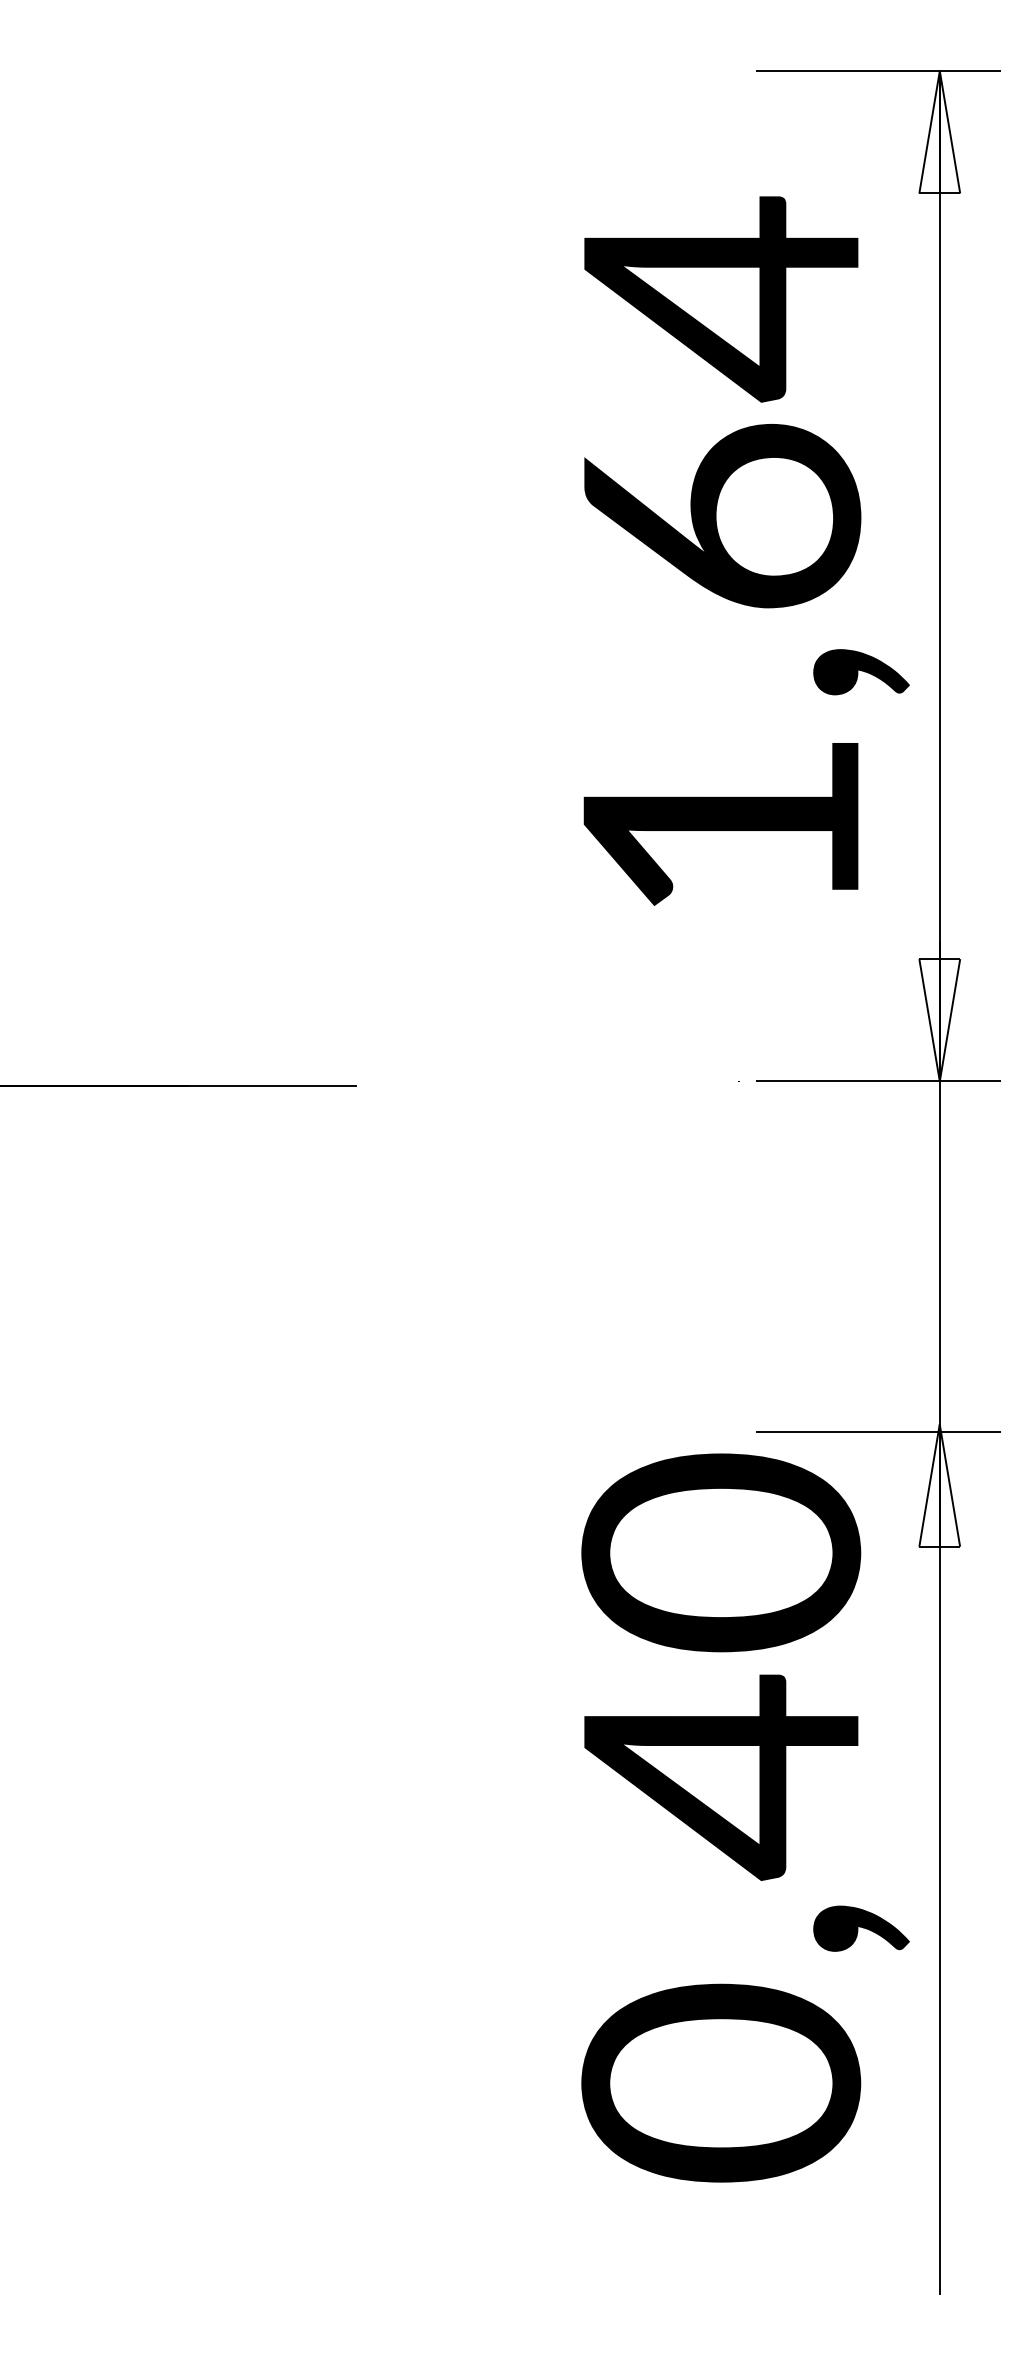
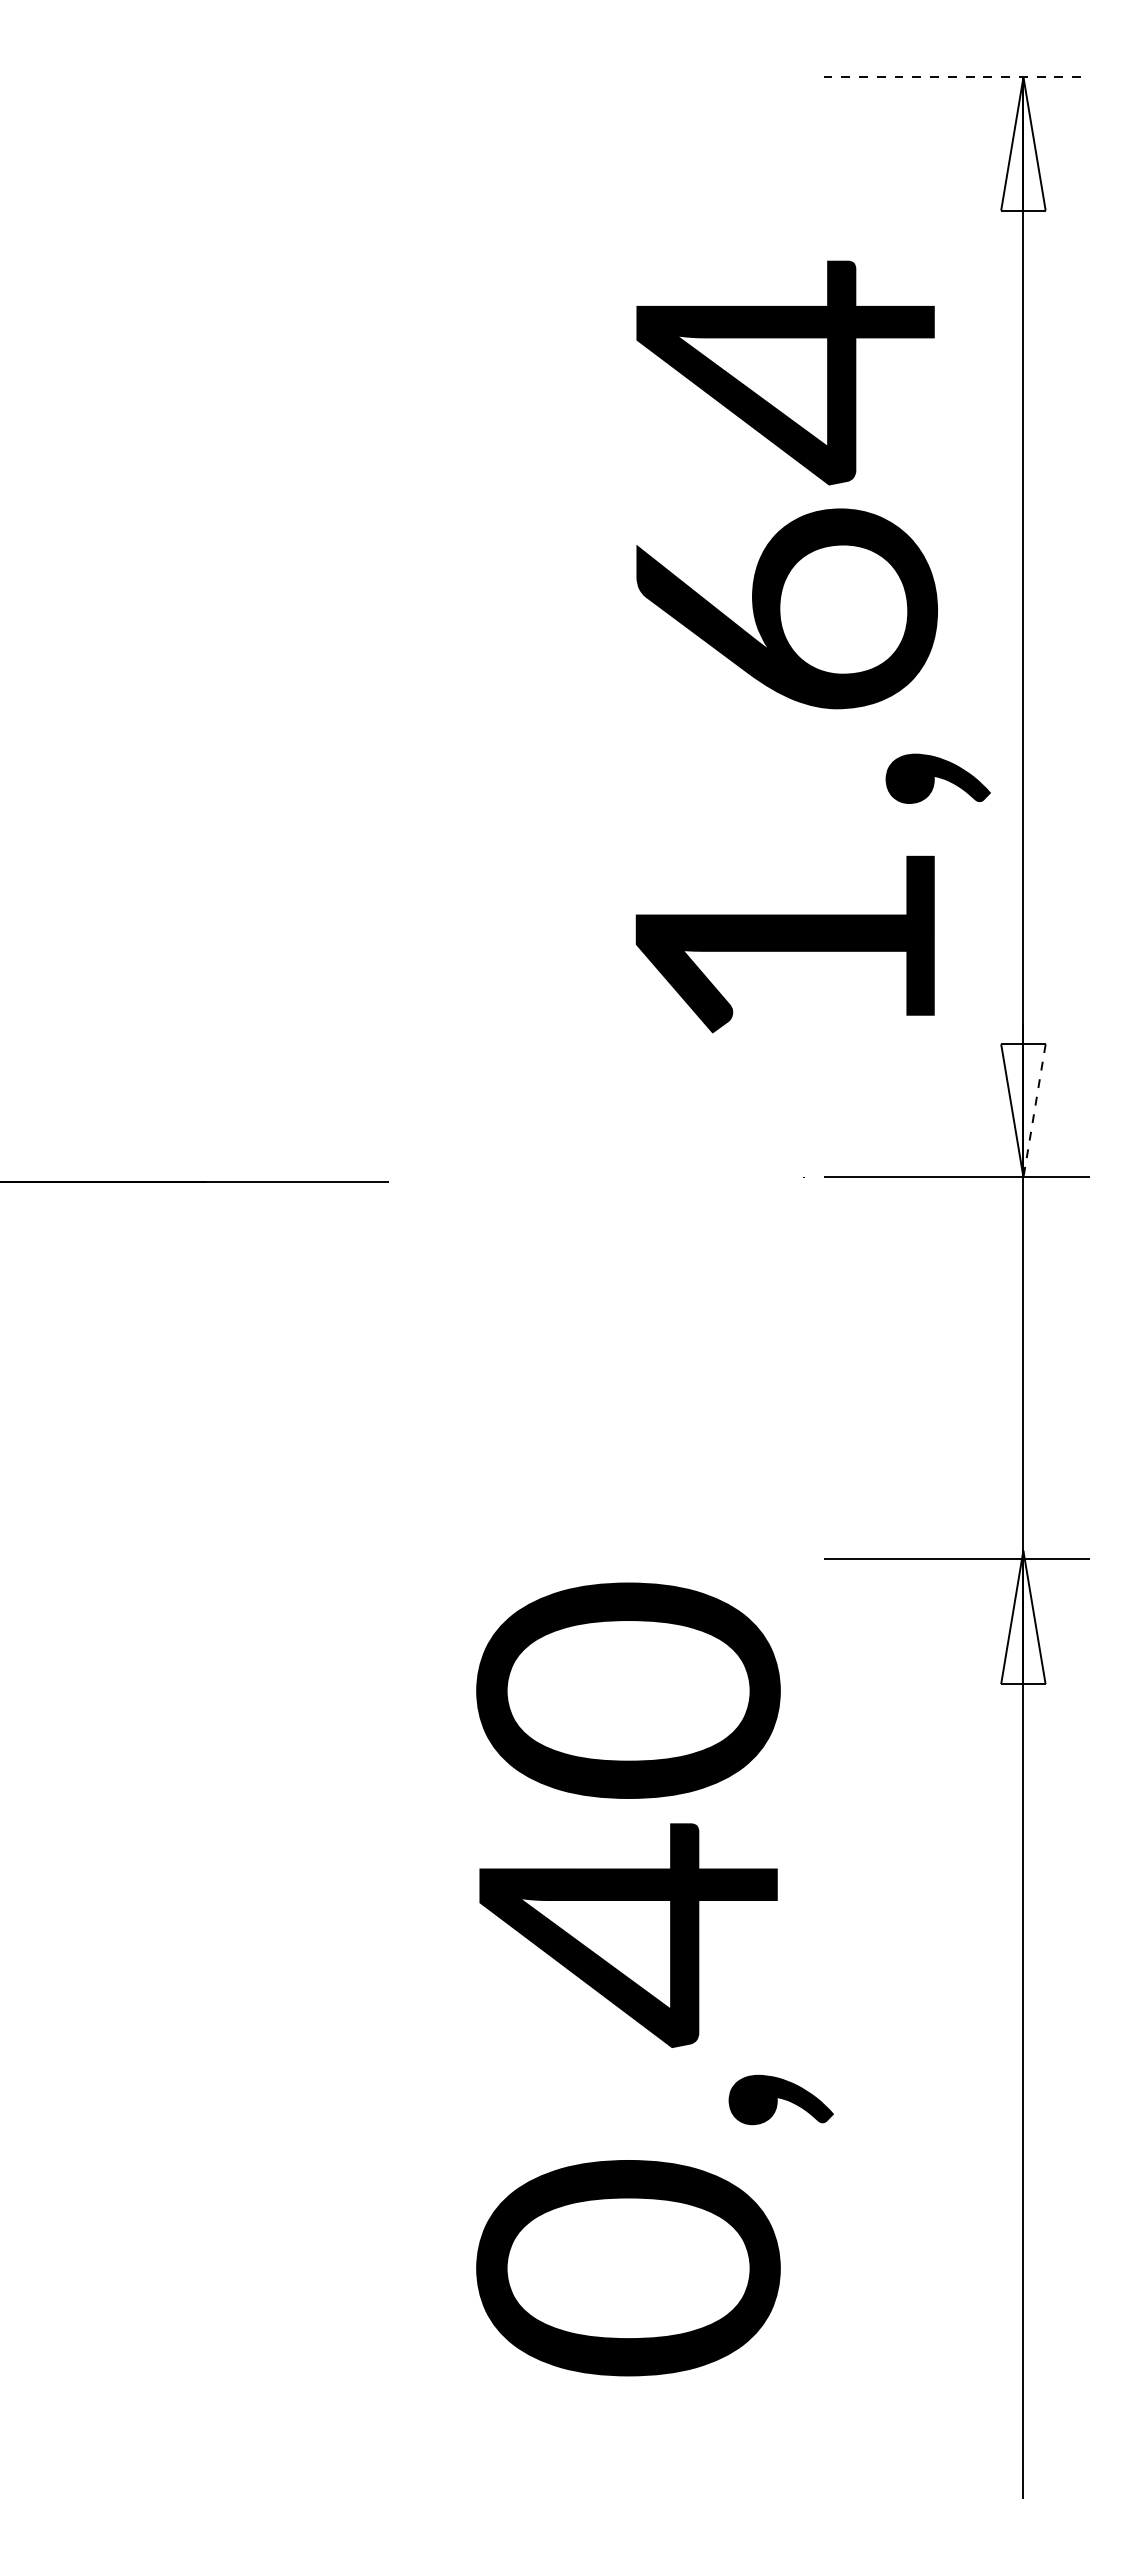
line: (879, 71) -> (957, 77), solid -> dashed
text: (746, 550) -> (812, 646), moved
line: (949, 1019) -> (1034, 1110), solid -> dashed
text: (745, 1818) -> (654, 1979), moved

